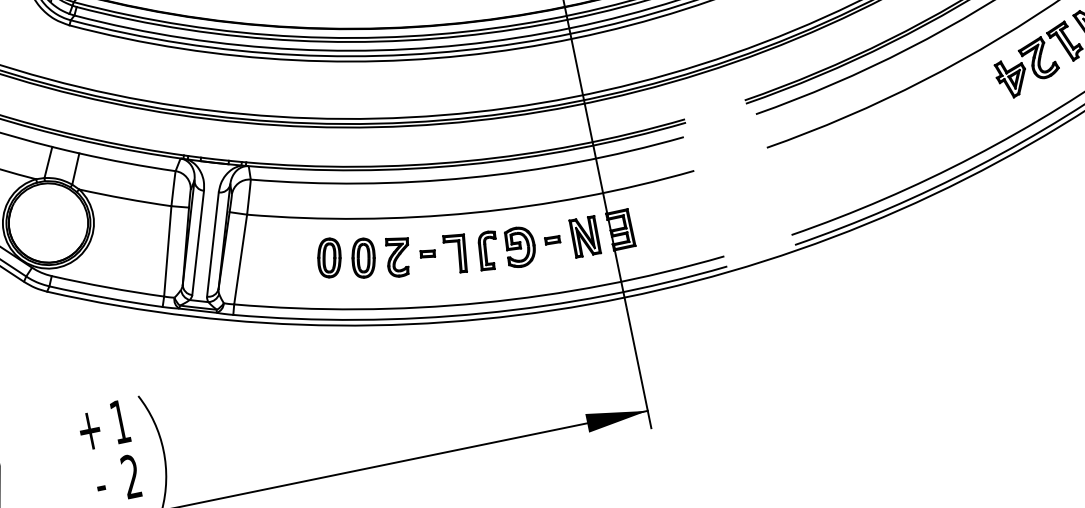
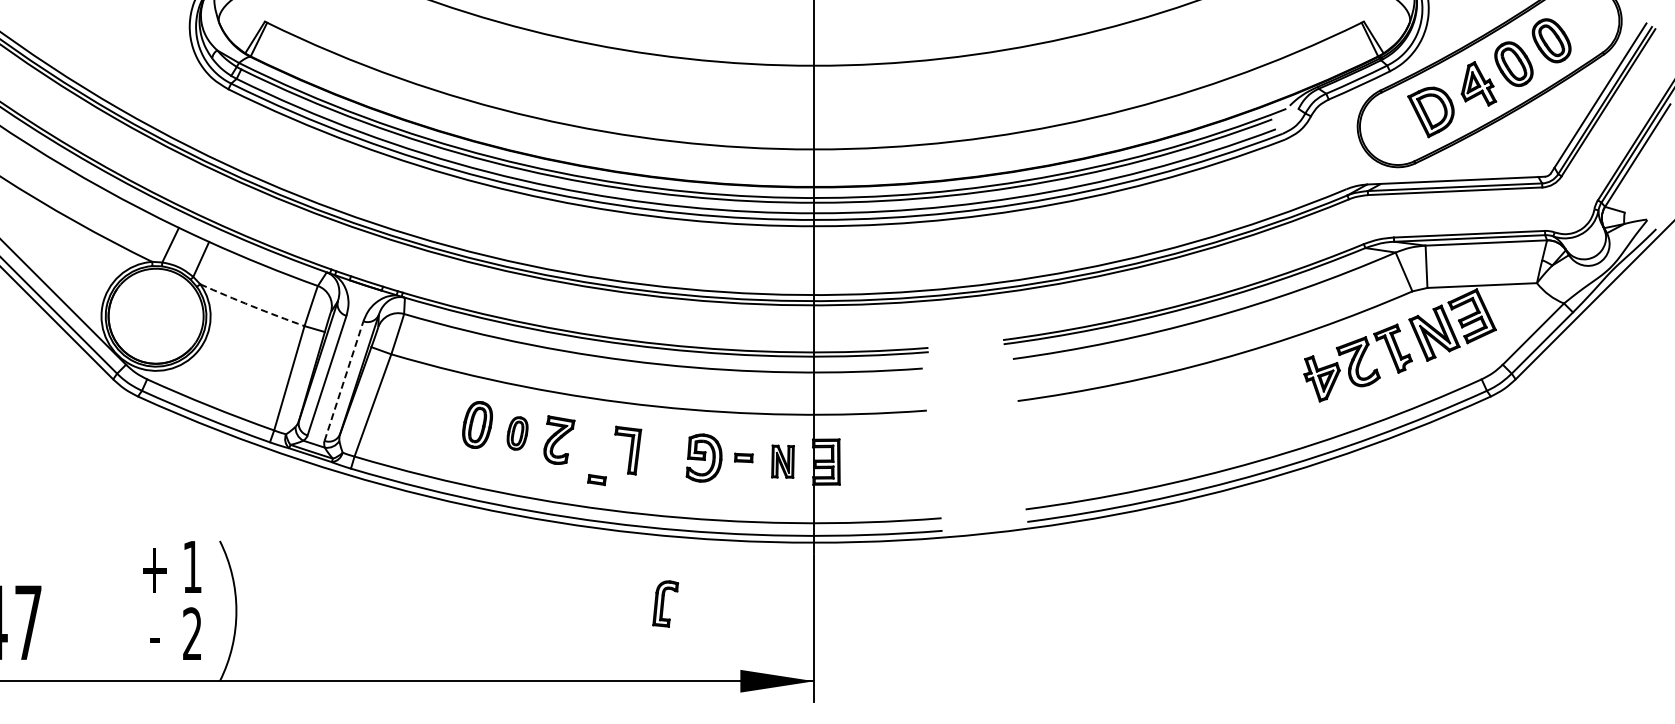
arc: (125, 198) -> (252, 306), solid -> dashed
part: (584, 236) -> (782, 461), size x0.7
line: (213, 244) -> (344, 381), solid -> dashed
part: (488, 250) -> (665, 603), moved
part: (427, 254) -> (596, 480), moved
part: (363, 258) -> (517, 433), size x0.7

